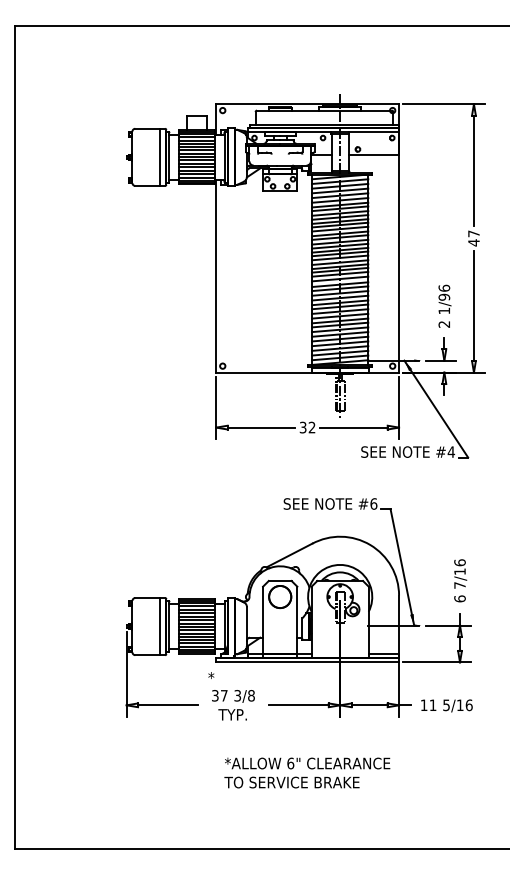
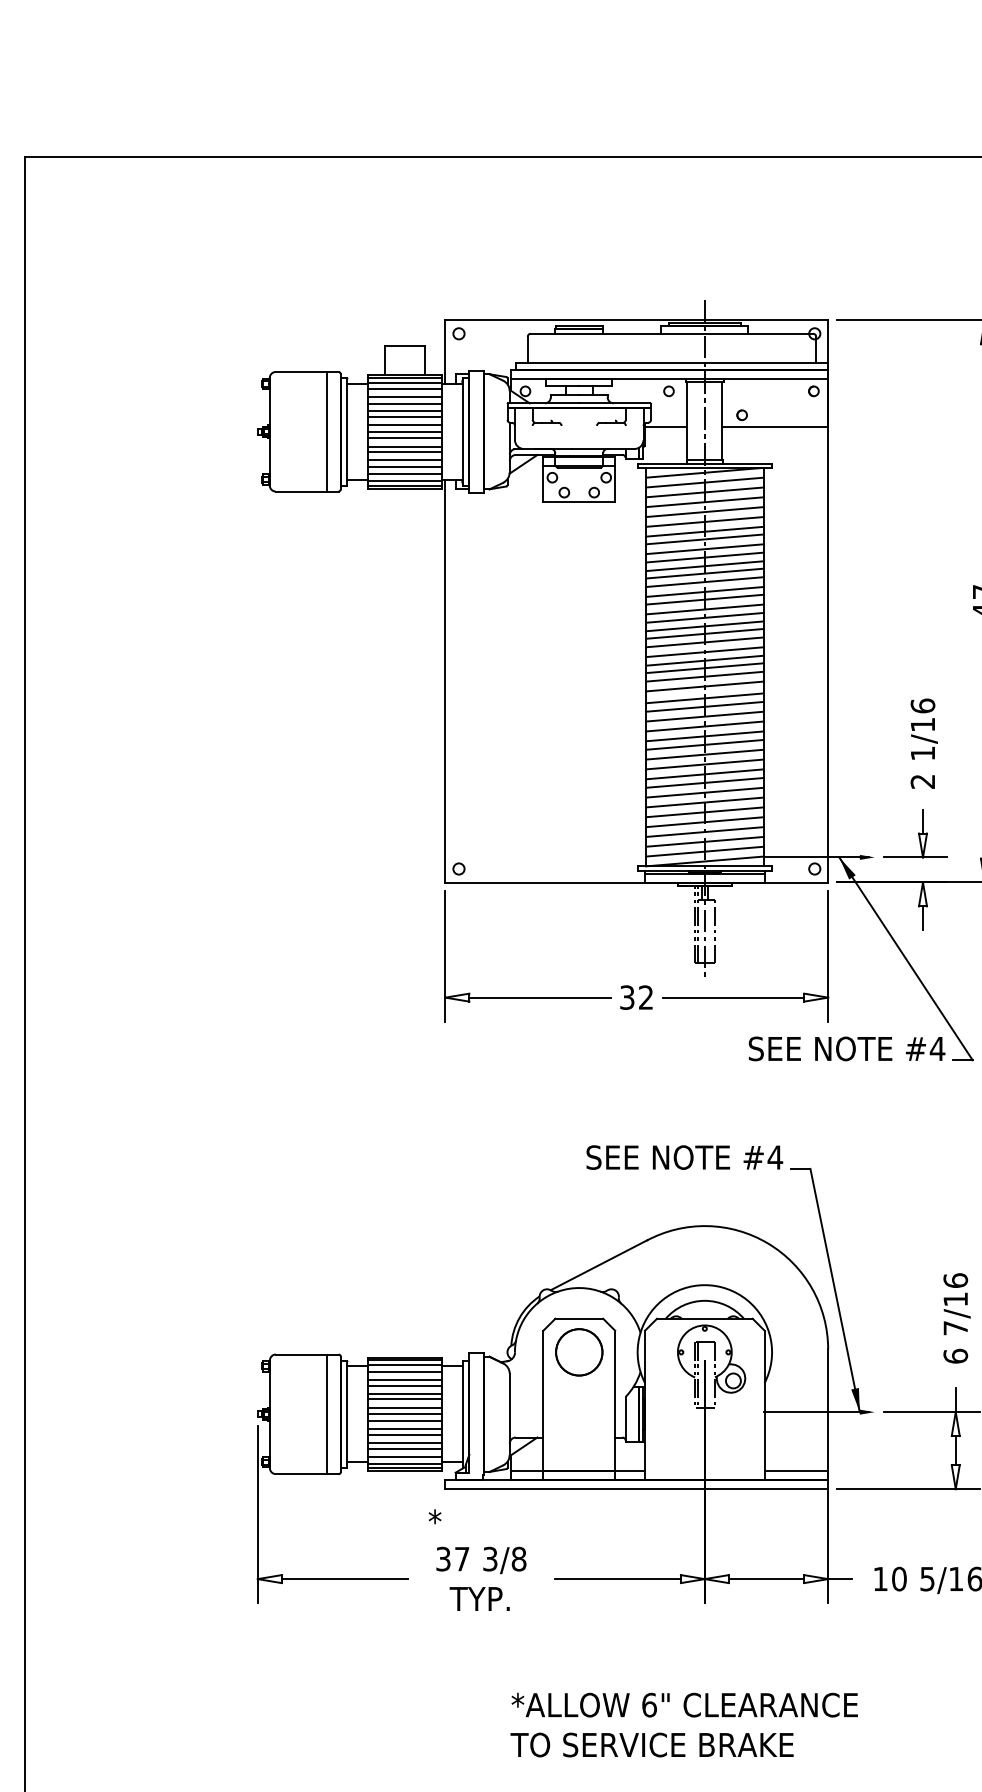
text: (444, 296) -> (923, 723), 1/96 -> 1/16
text: (373, 503) -> (774, 1156), #6 -> #4
text: (432, 705) -> (898, 1579), 11 -> 10
text: (307, 772) -> (684, 1723), moved

